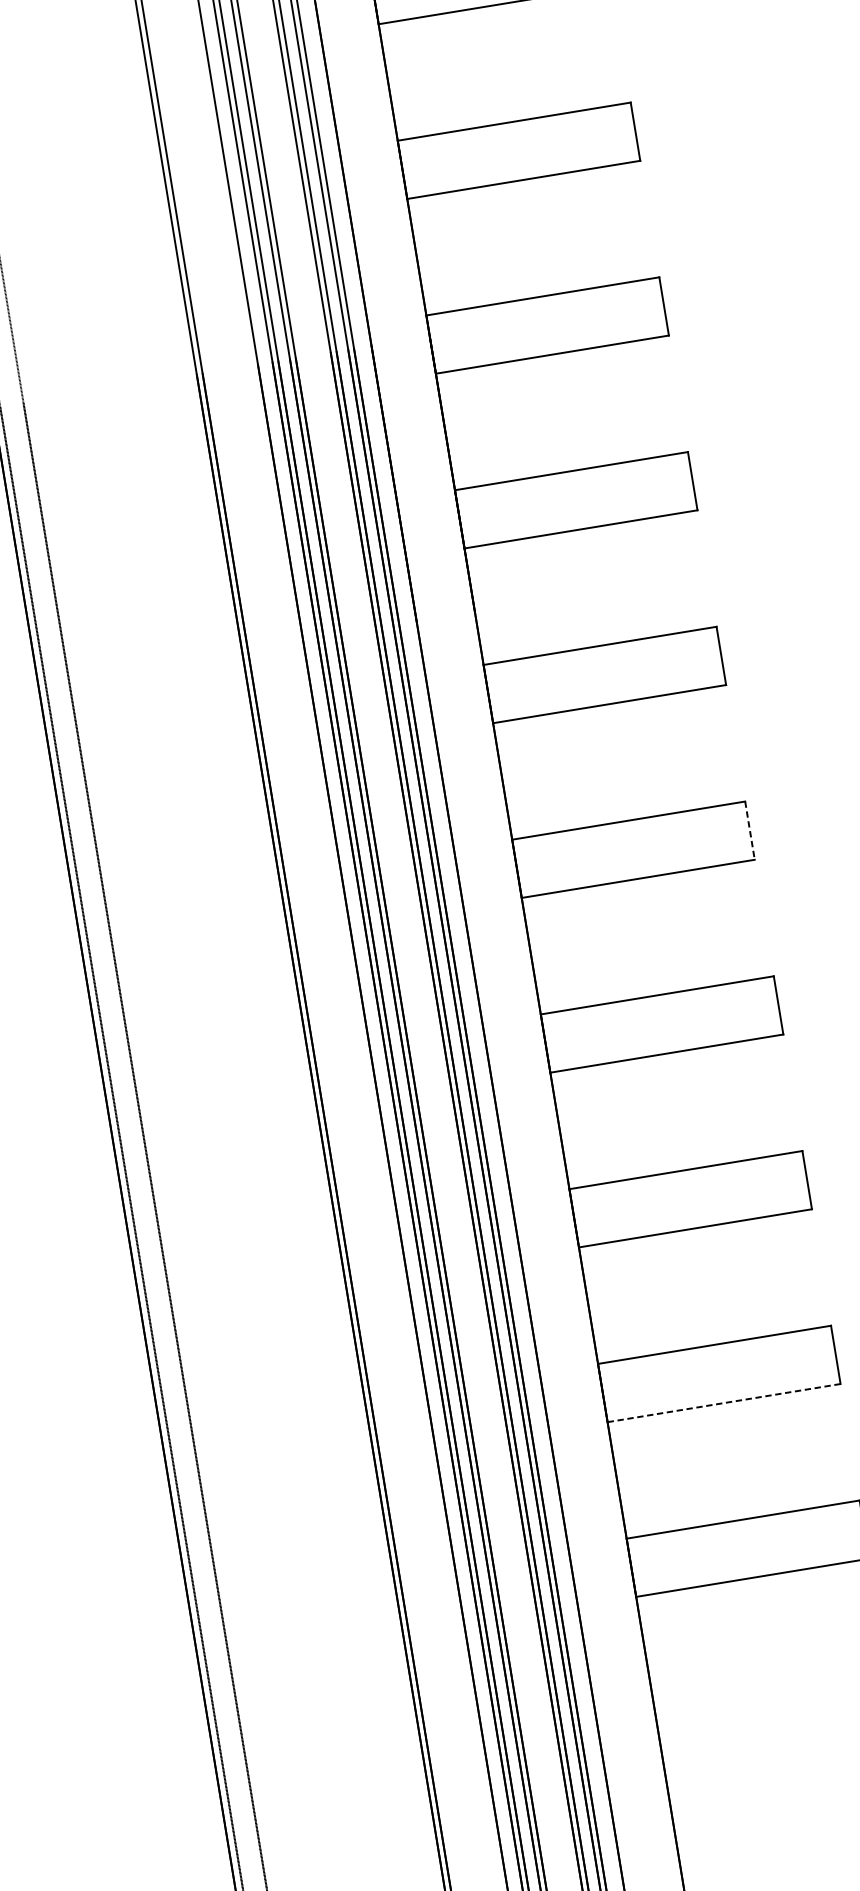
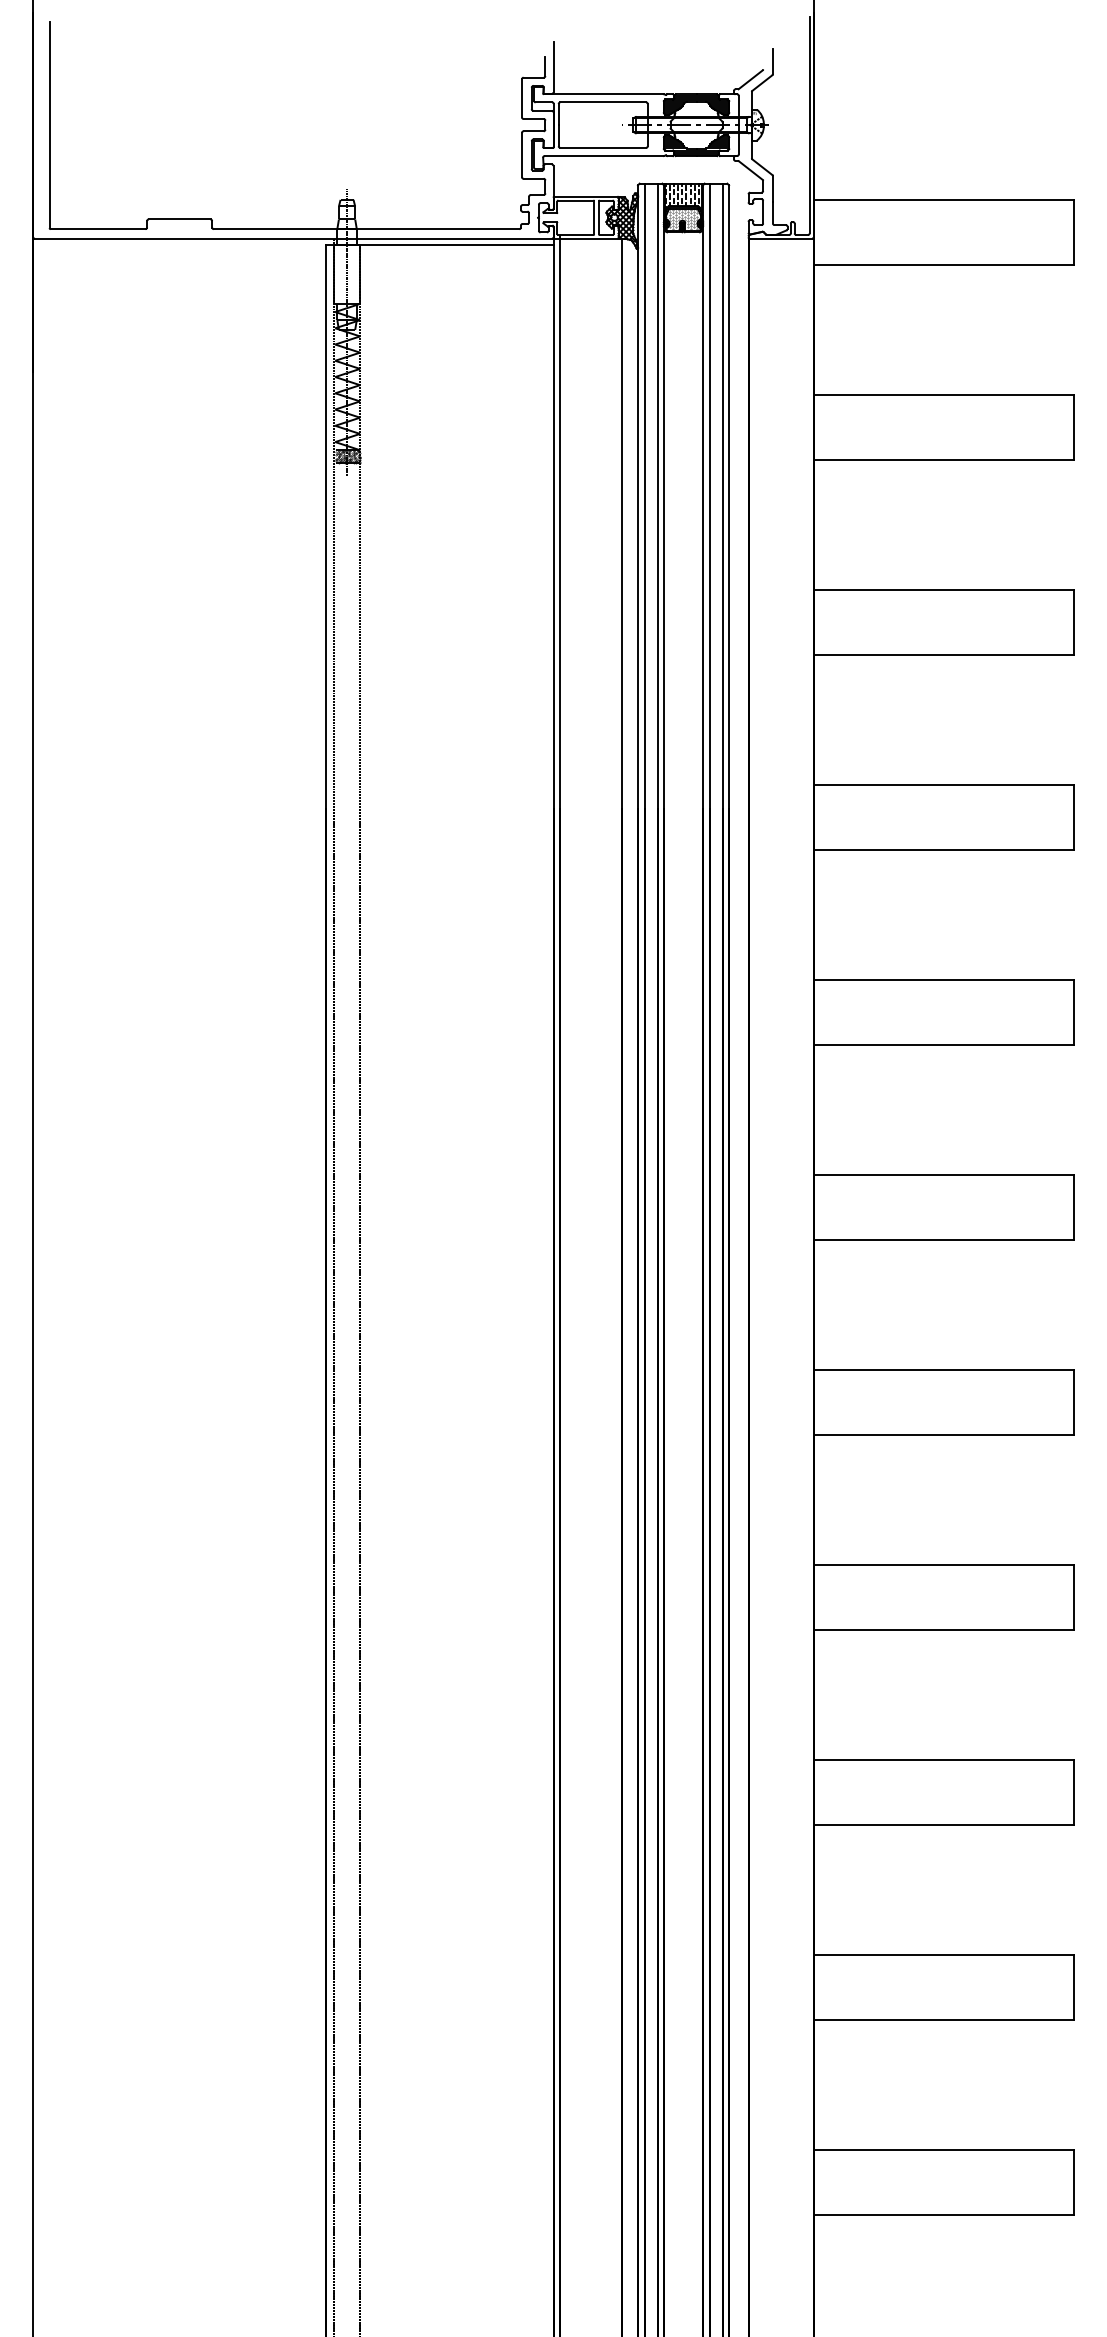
line: (749, 830) -> (1073, 1402), dashed -> solid
line: (724, 1403) -> (943, 2020), dashed -> solid

